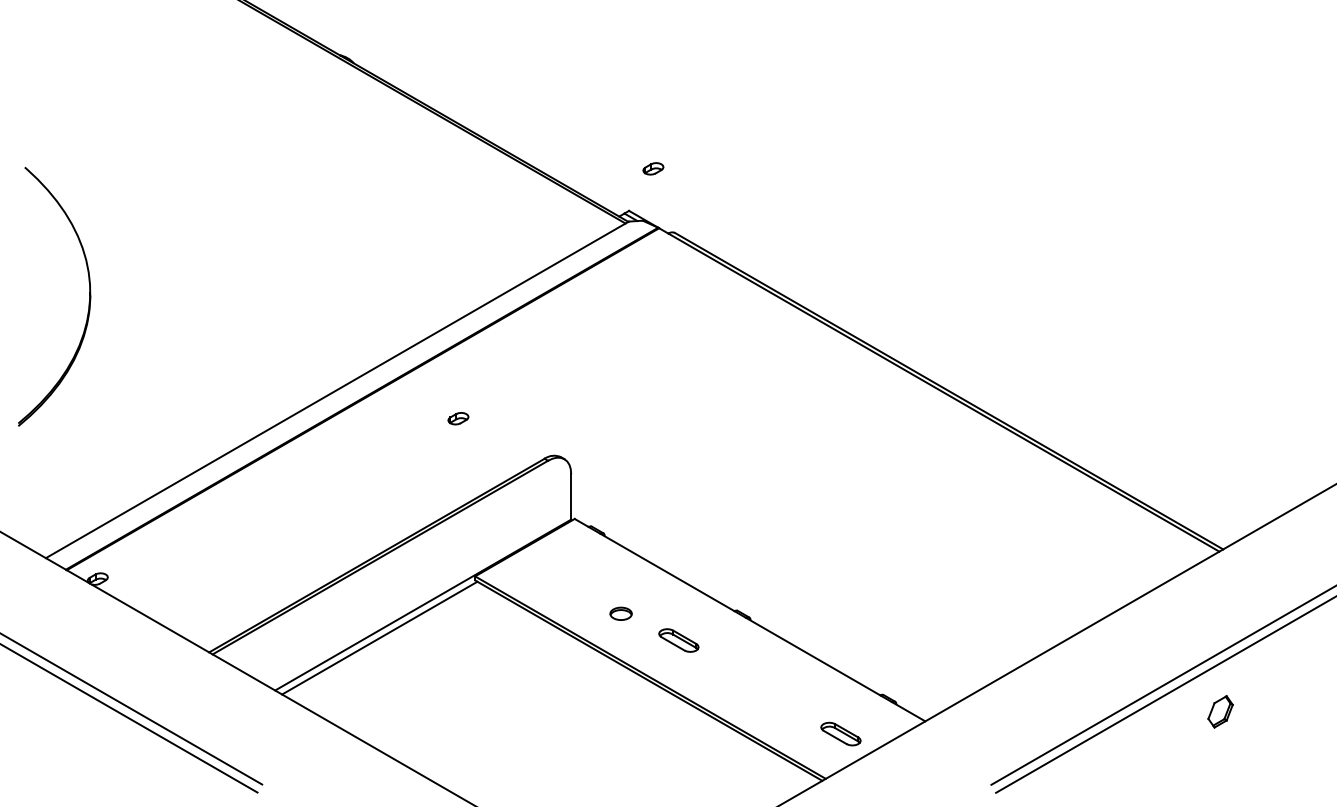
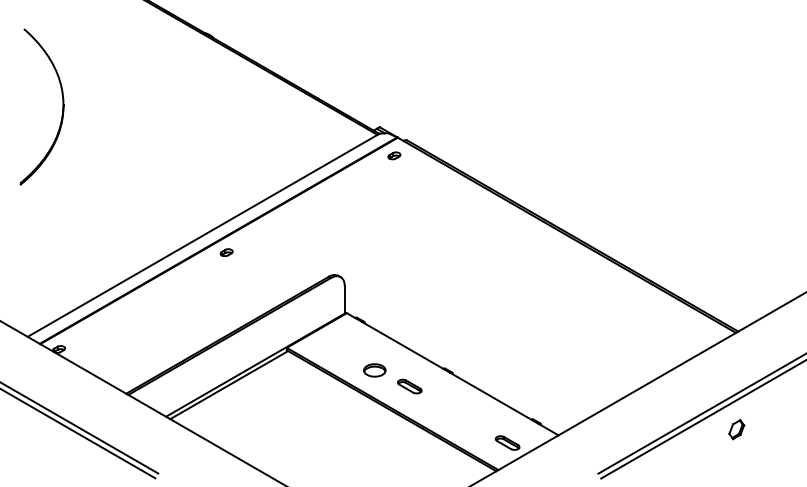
part: (653, 168) -> (394, 155), moved
part: (88, 295) -> (62, 106), moved
part: (458, 418) -> (226, 252), moved
part: (620, 613) -> (374, 370), size x1.67

